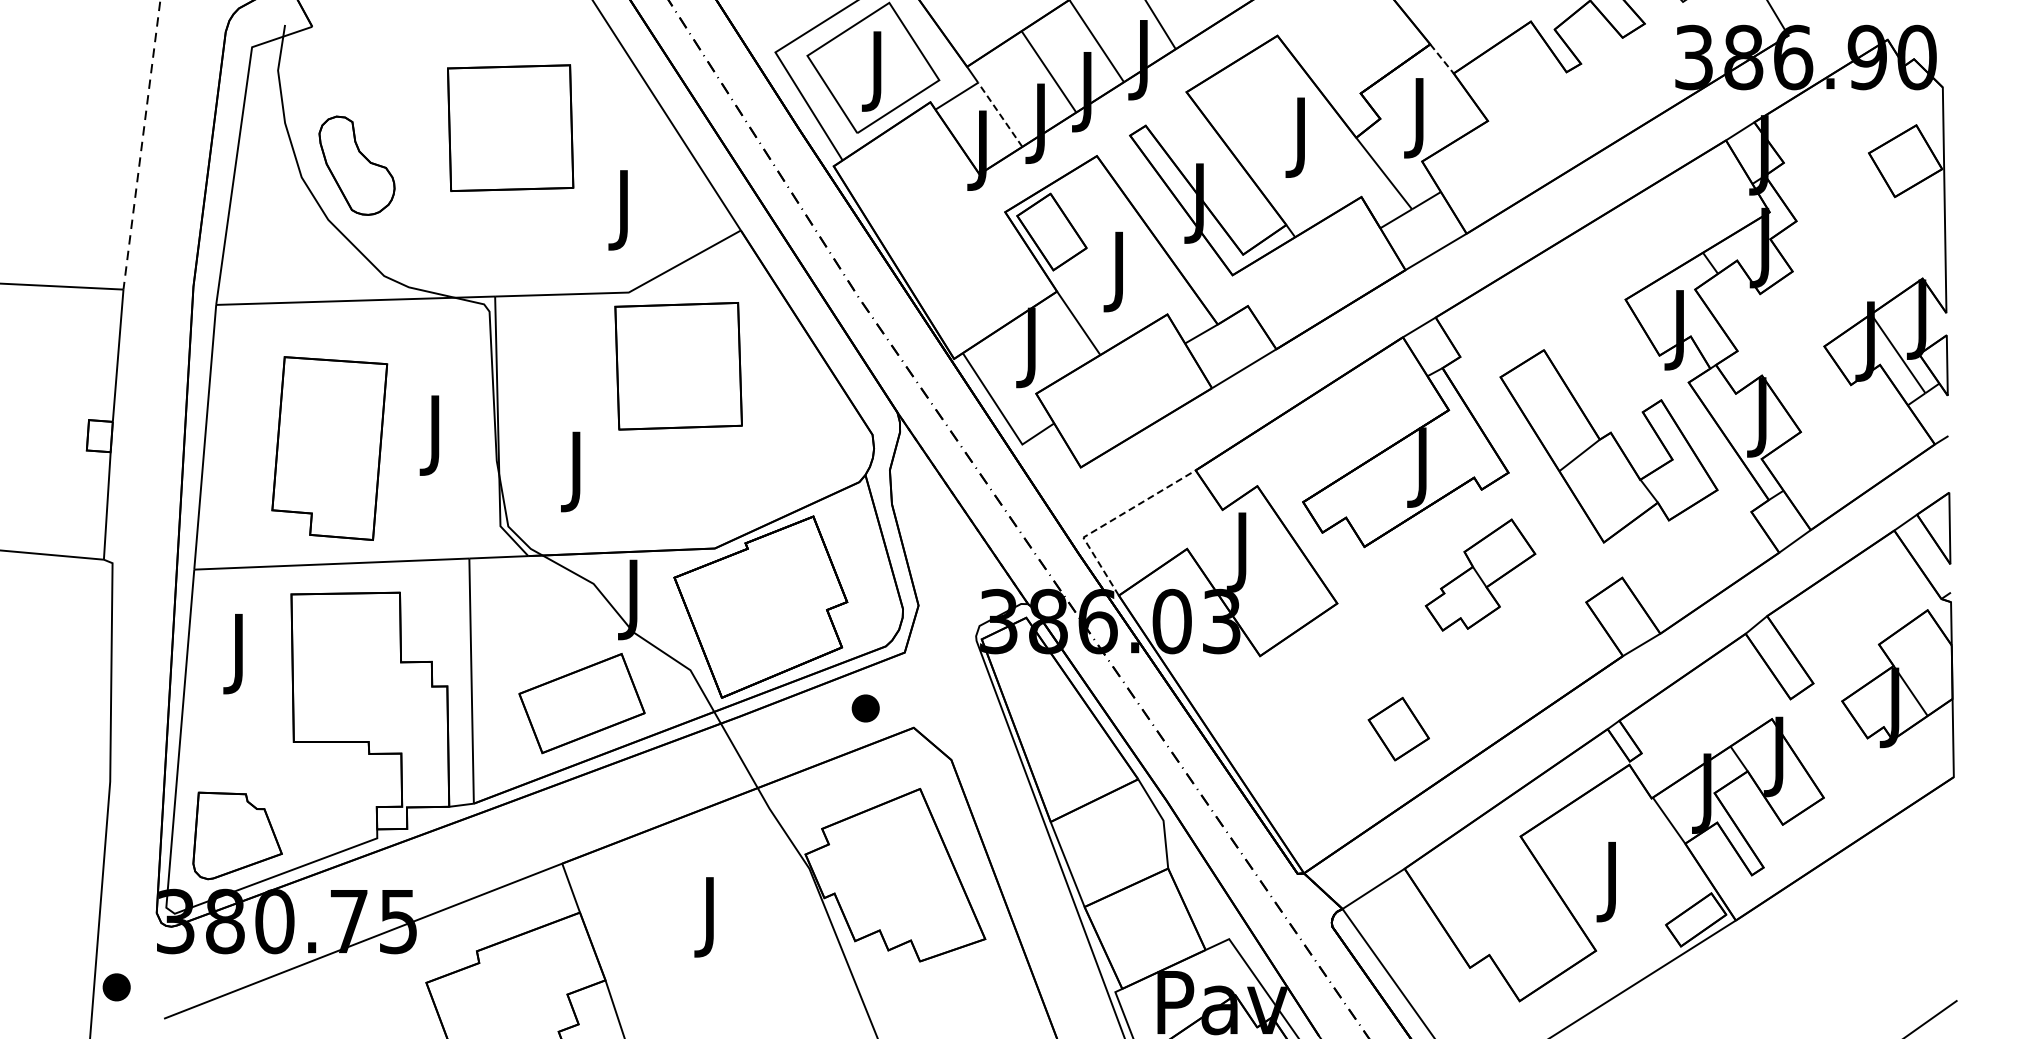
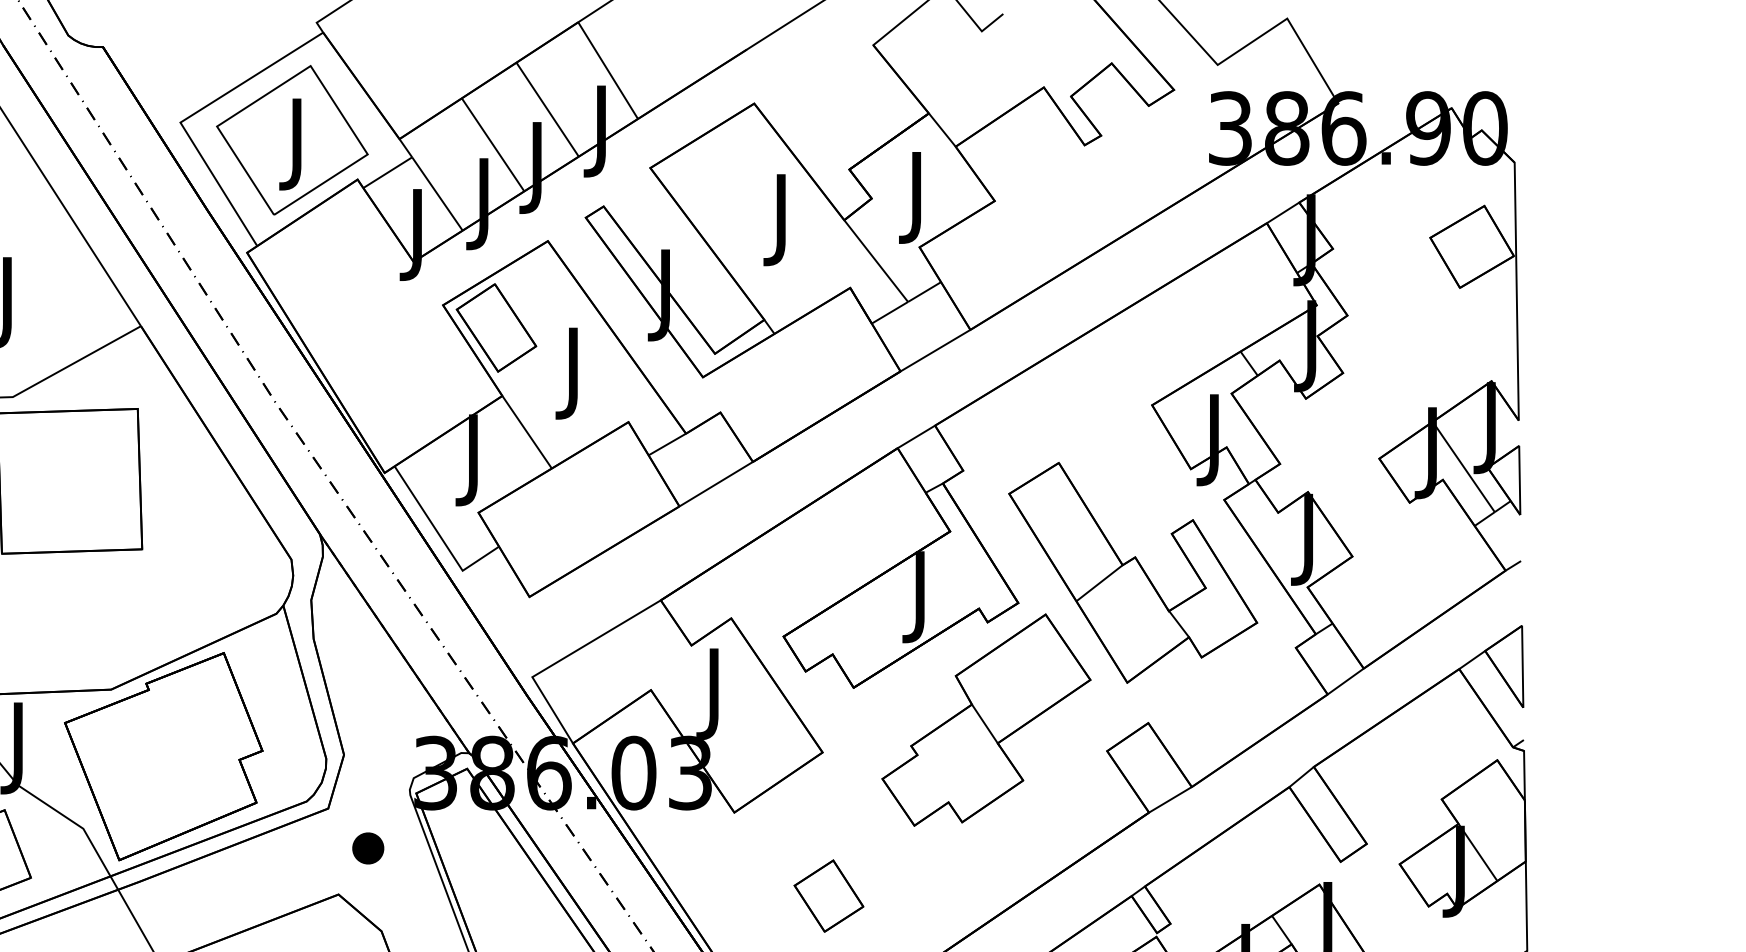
line: (1442, 58) -> (942, 129), dashed -> solid
line: (1000, 114) -> (437, 193), dashed -> solid
line: (1109, 521) -> (562, 658), dashed -> solid
part: (1480, 574) -> (986, 719), size x1.67
part: (865, 708) -> (367, 848), moved
part: (1398, 729) -> (828, 896), moved

